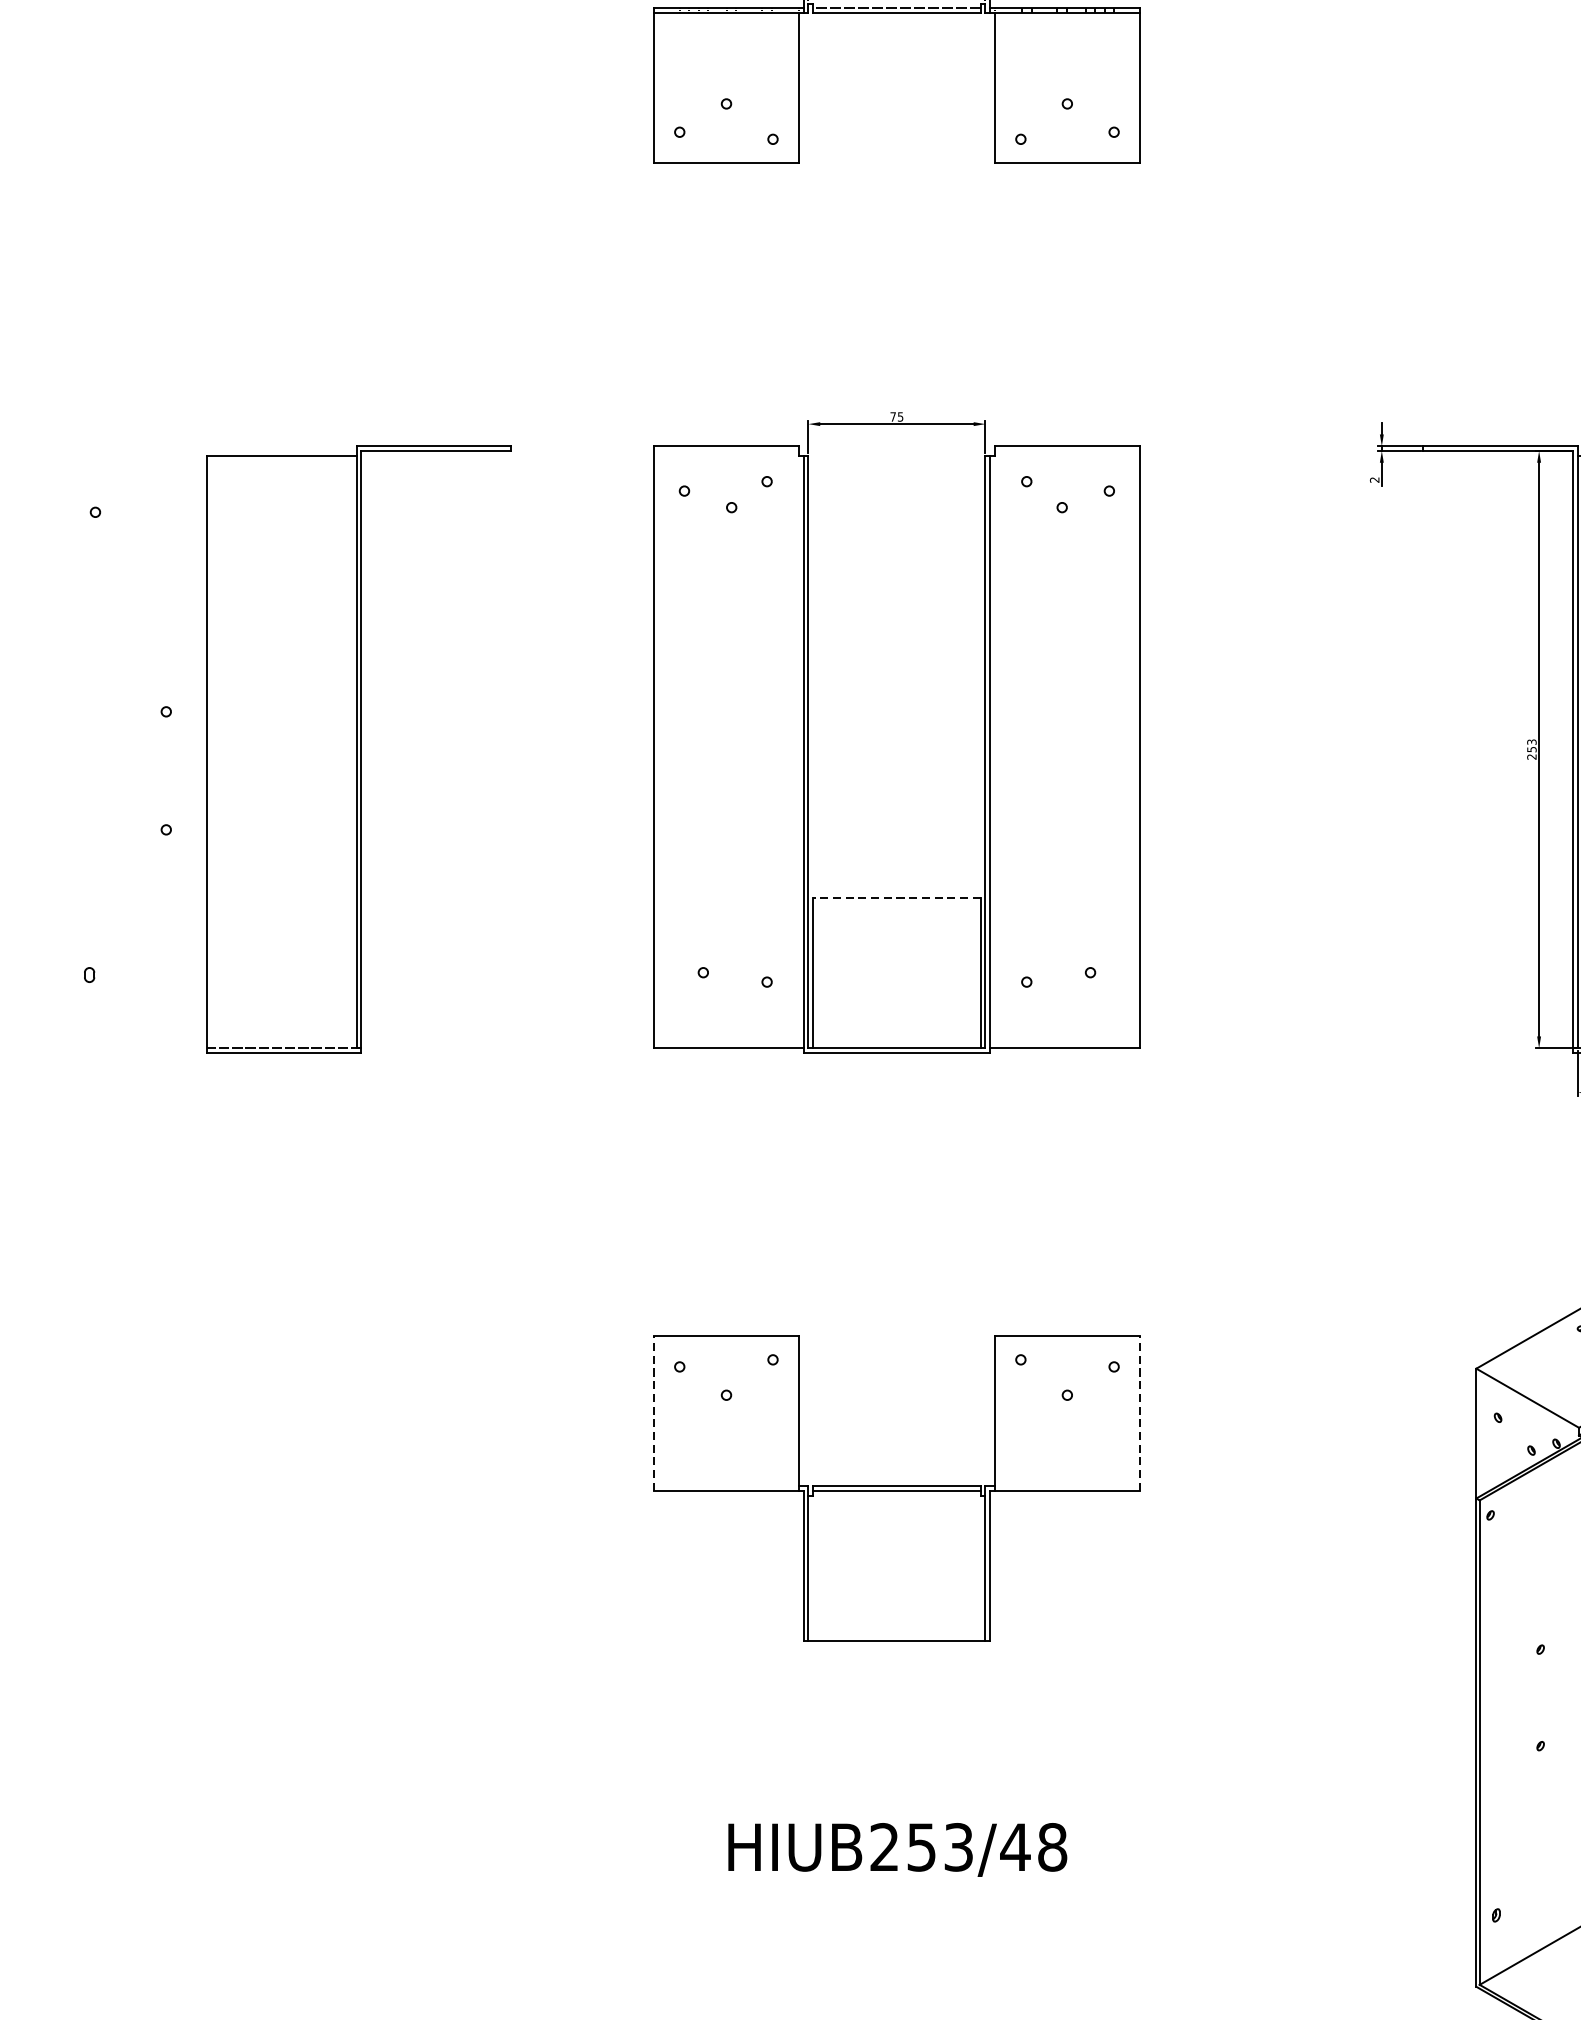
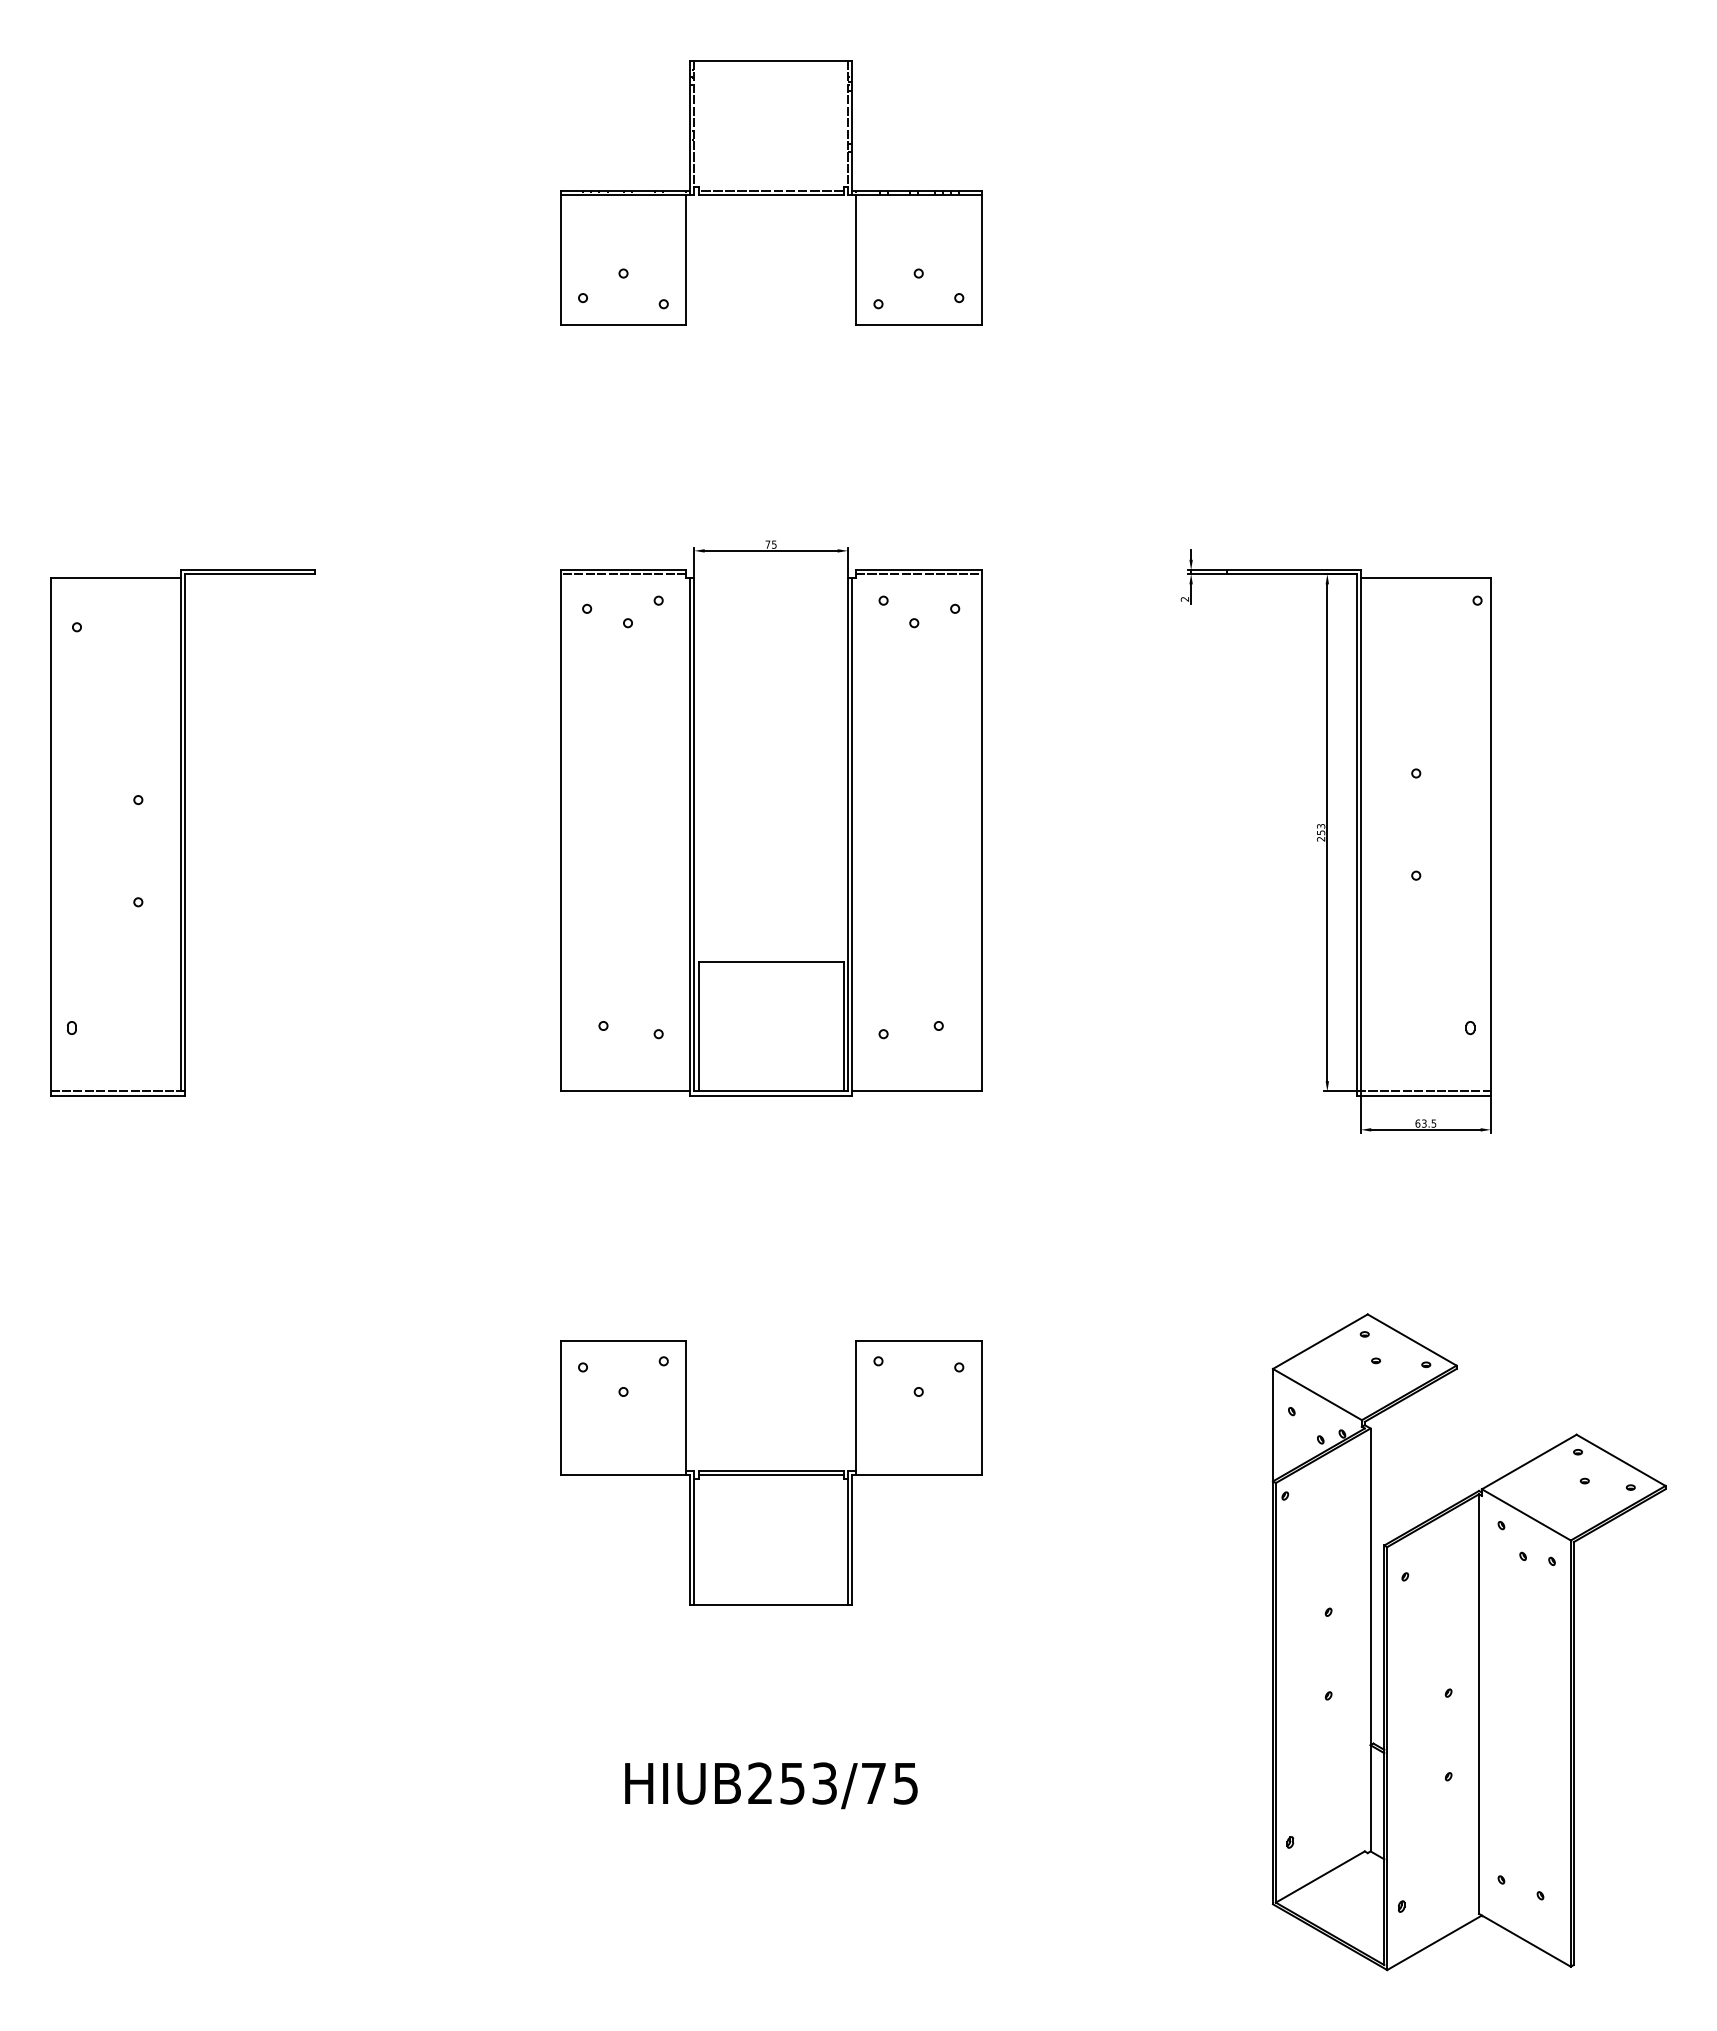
line: (726, 451) -> (623, 574), added
line: (1067, 451) -> (918, 574), added
part: (358, 749) -> (182, 832), moved
line: (897, 898) -> (771, 961), dashed -> solid
line: (653, 1413) -> (560, 1407), dashed -> solid
line: (1139, 1413) -> (981, 1407), dashed -> solid
text: (1033, 1847) -> (889, 1783), HIUB253/48 -> HIUB253/75

